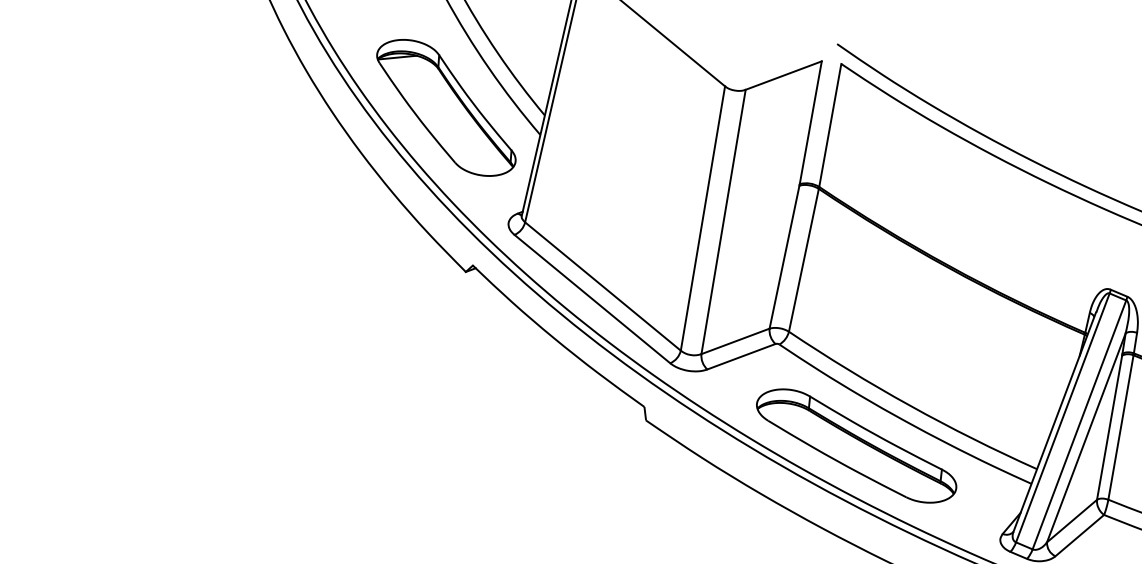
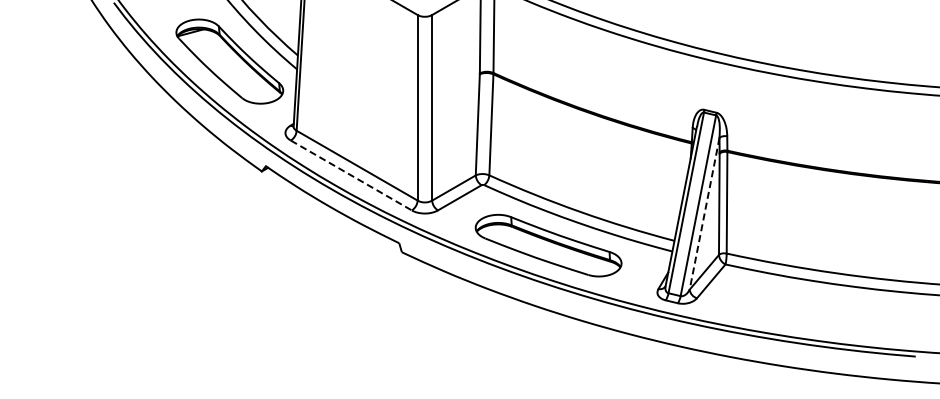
line: (592, 299) -> (351, 175), solid -> dashed
line: (1086, 438) -> (704, 214), solid -> dashed

